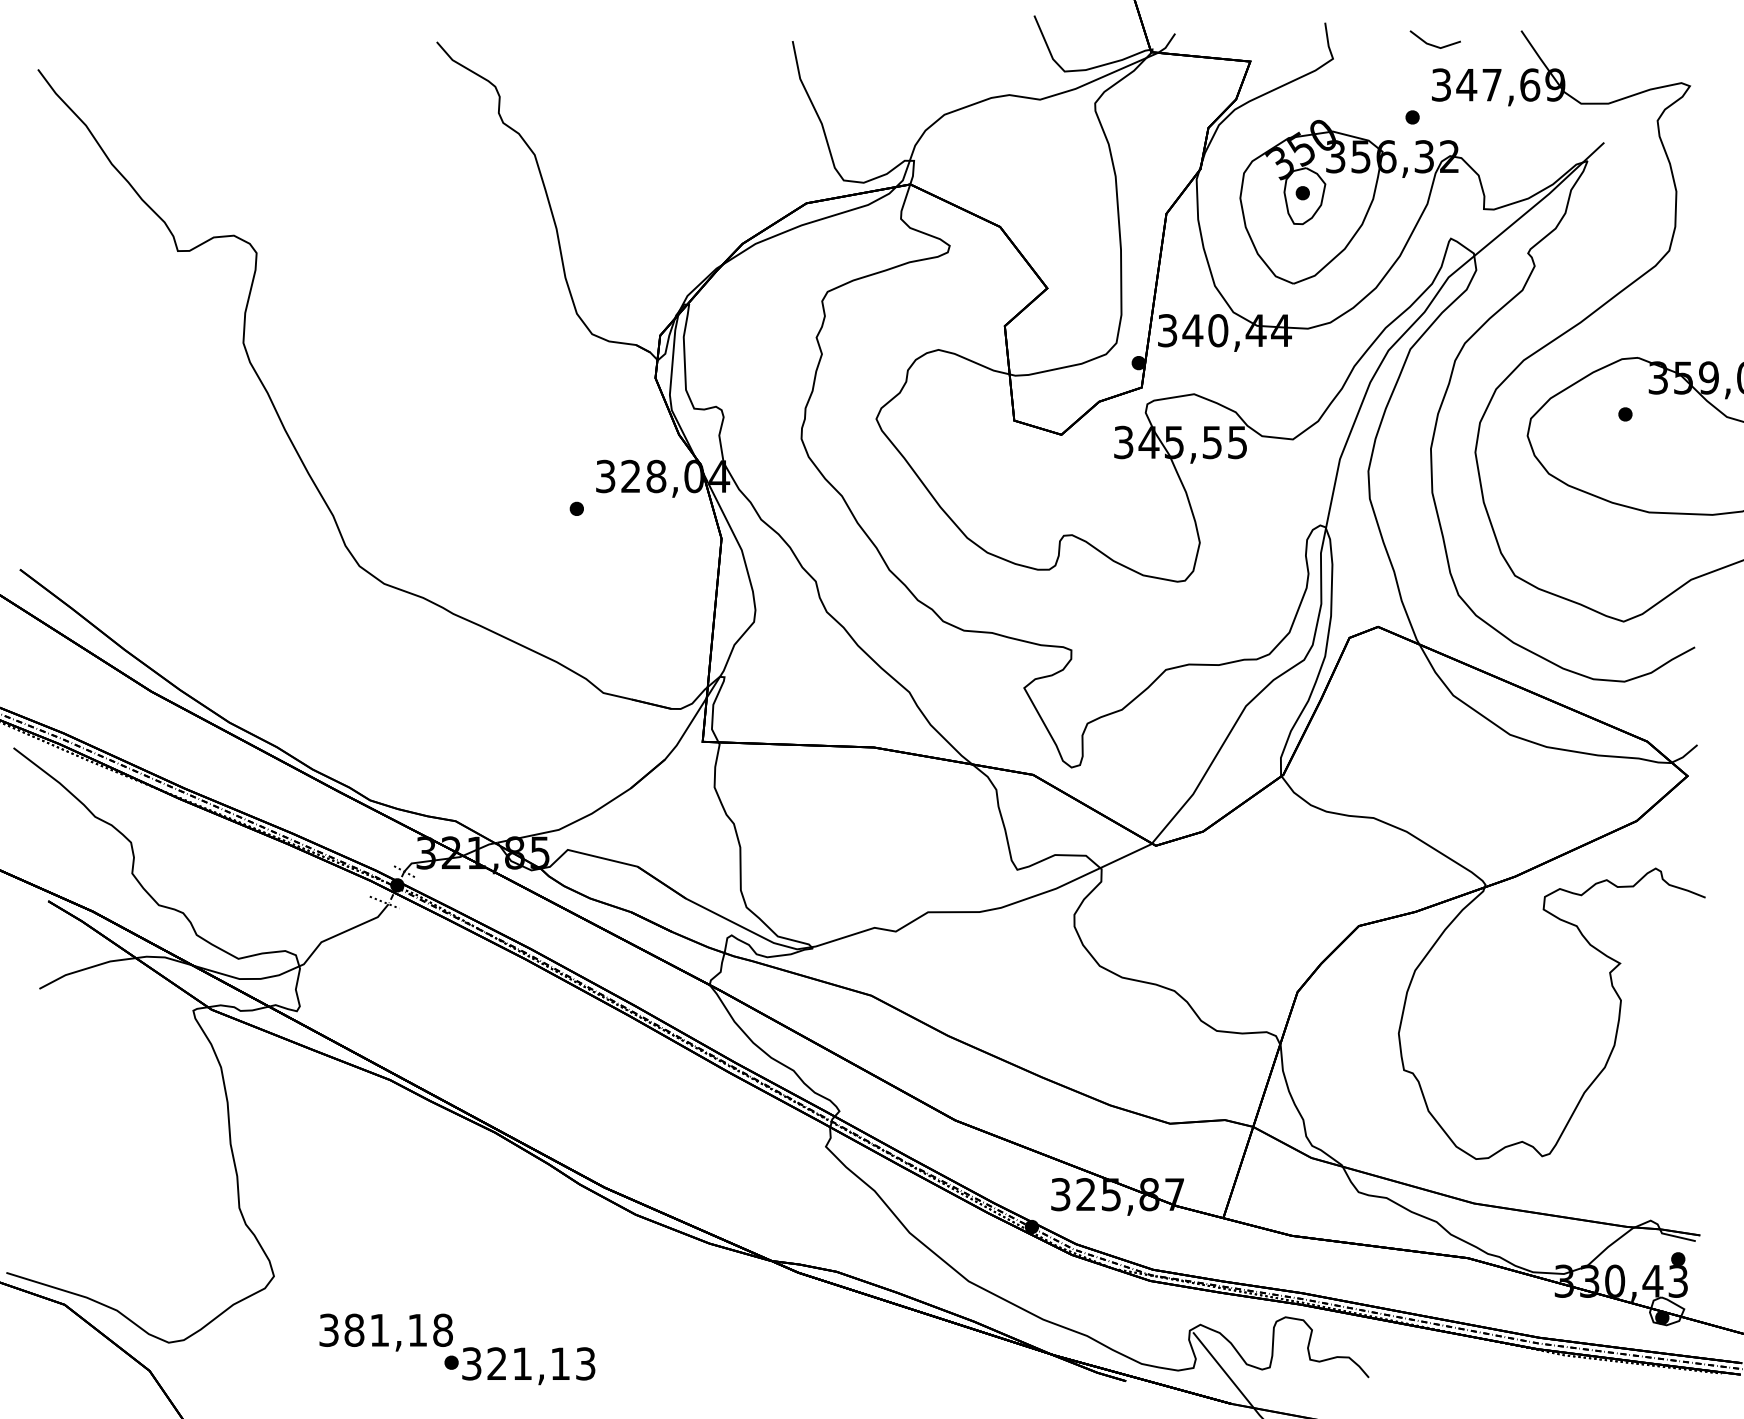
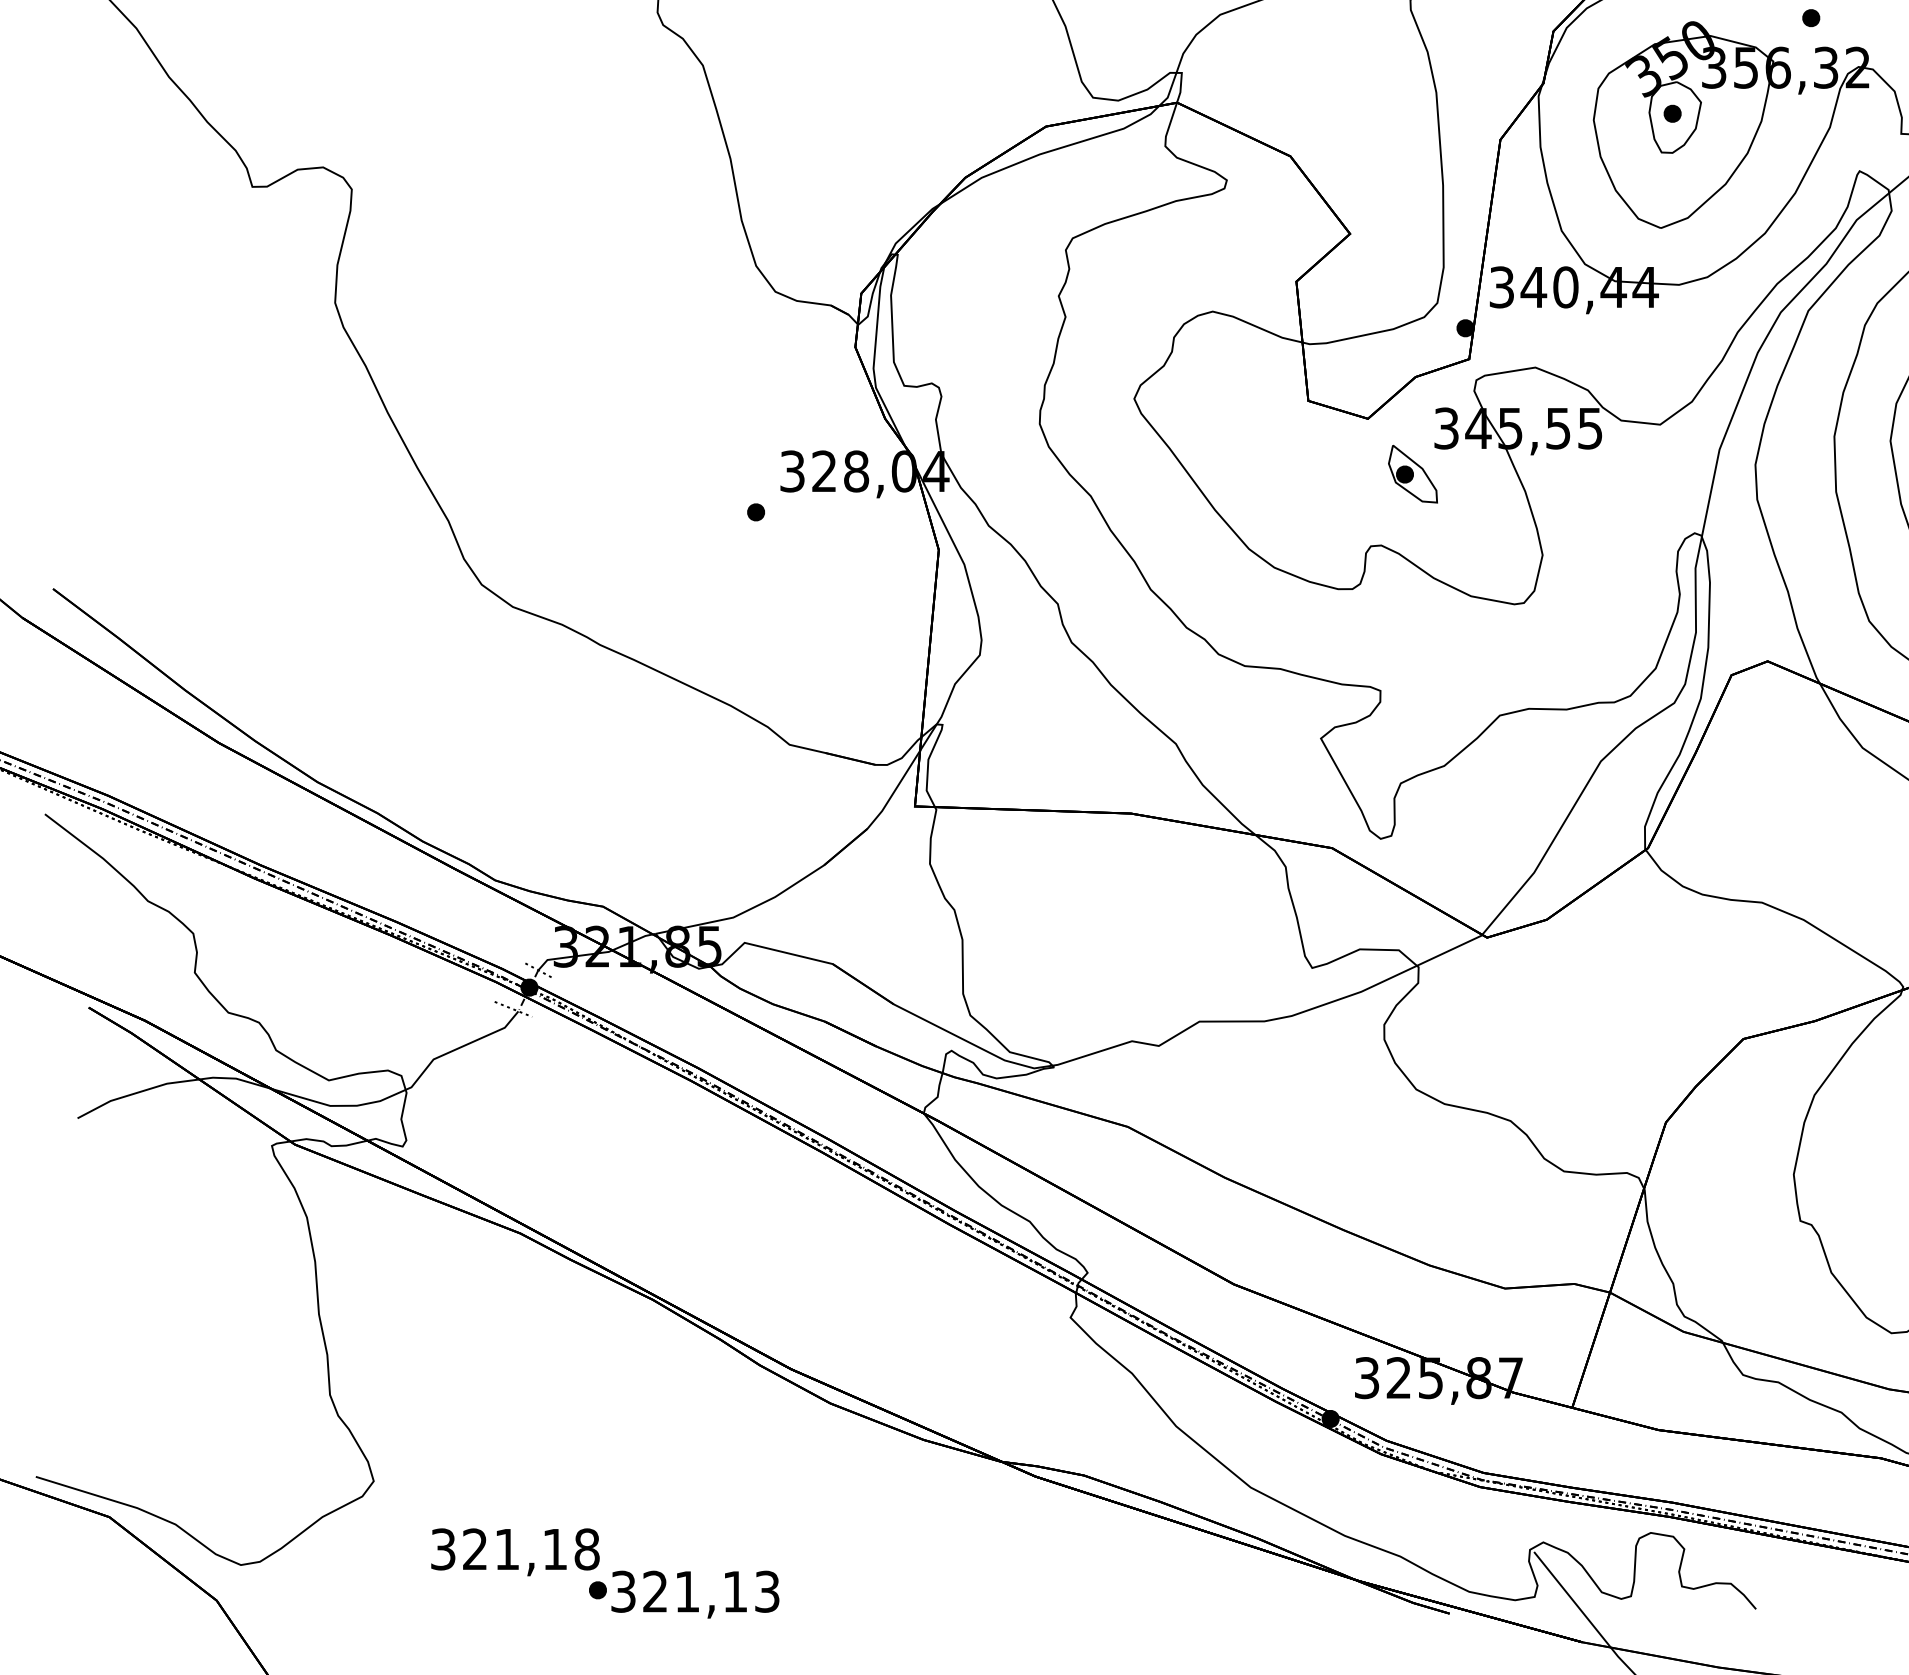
part: (1097, 478) -> (1413, 473), added
text: (354, 1329) -> (475, 1548), 381,18 -> 321,18

